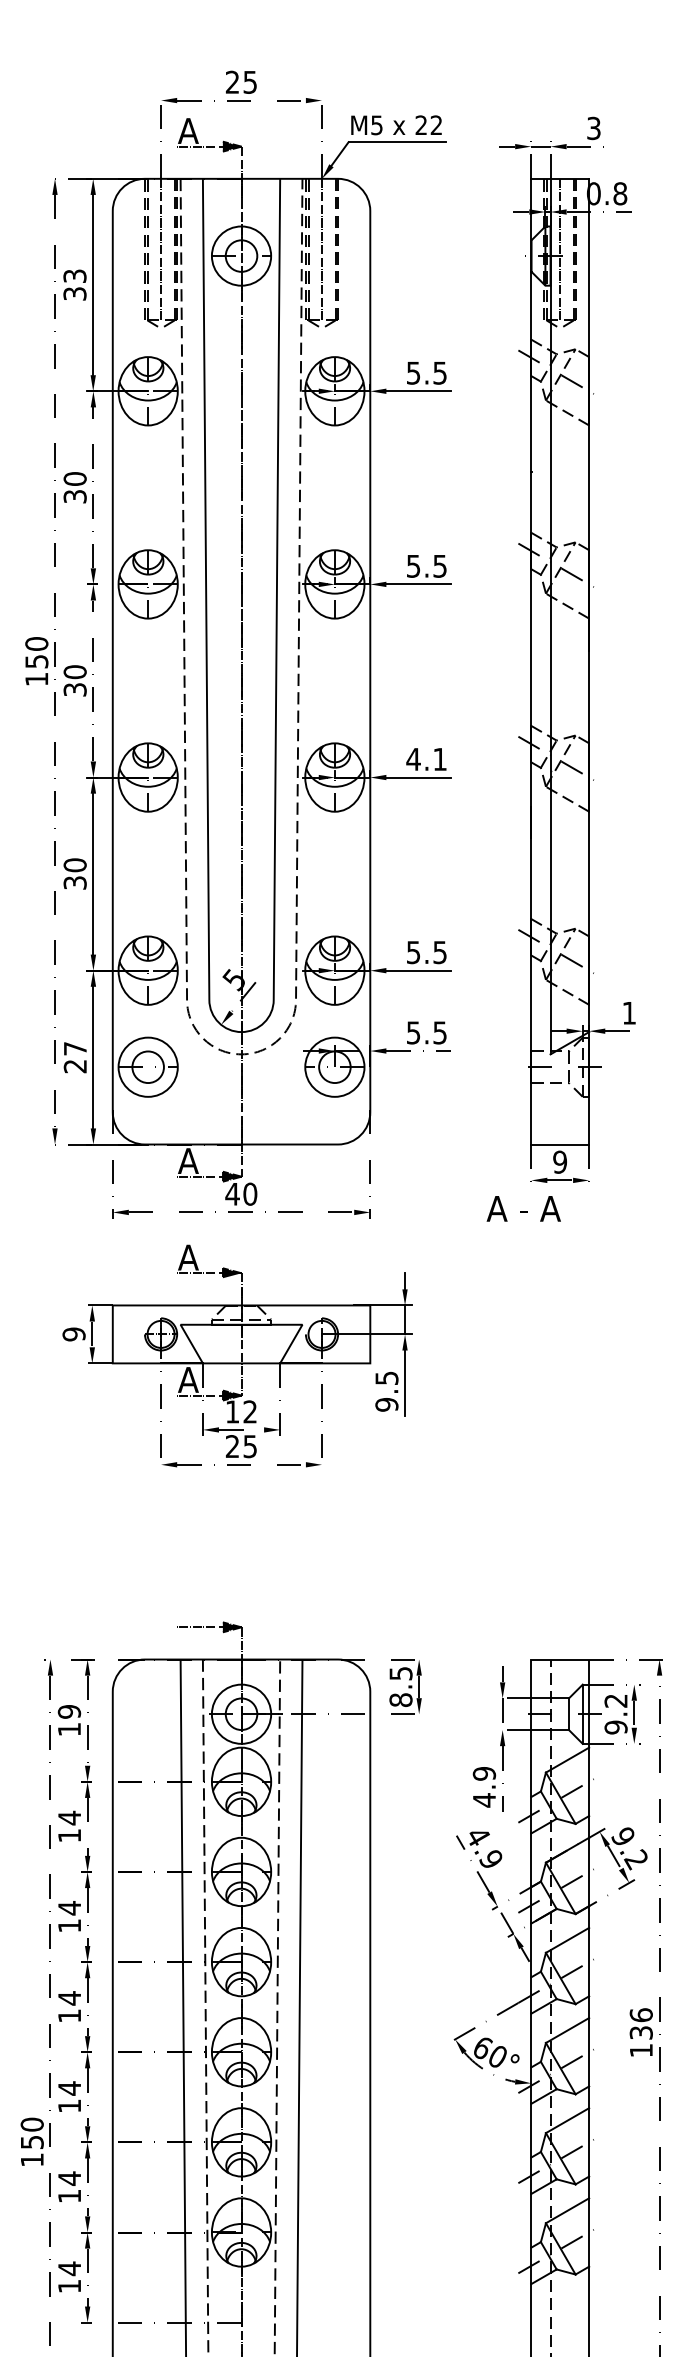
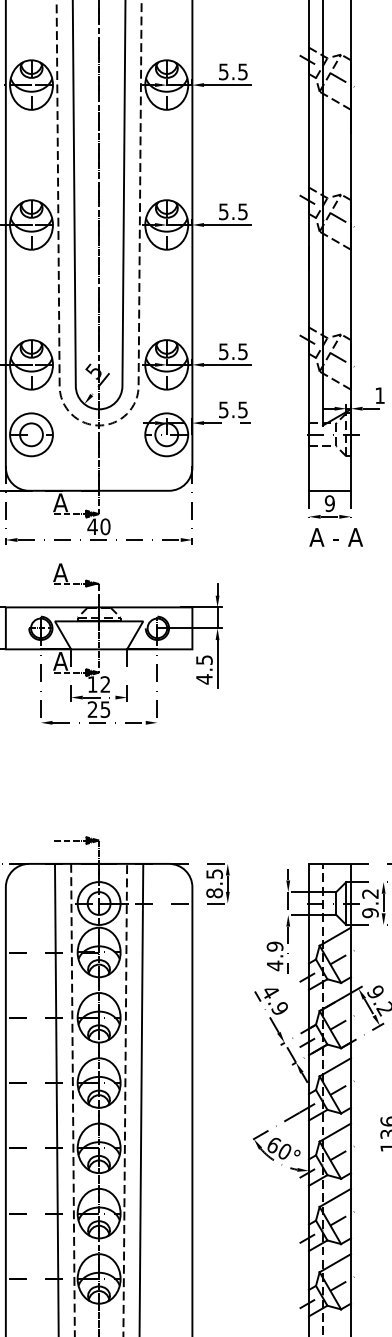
text: (426, 759) -> (233, 211), 4.1 -> 5.5
text: (523, 1208) -> (335, 537), moved
text: (386, 1404) -> (204, 679), 9.5 -> 4.5

